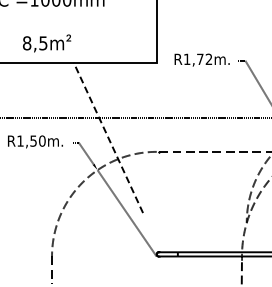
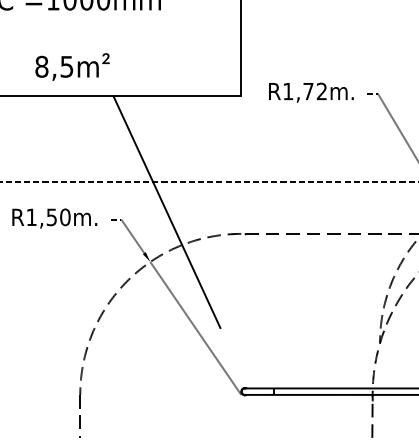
line: (108, 137) -> (167, 211), dashed -> solid

